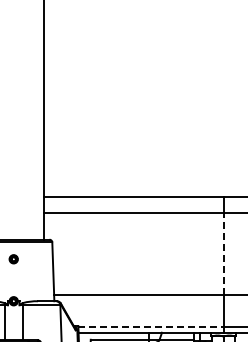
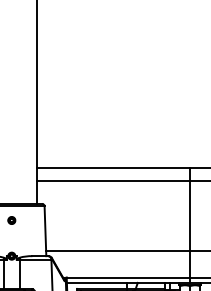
line: (223, 254) -> (190, 216), dashed -> solid
line: (150, 326) -> (128, 277), dashed -> solid

